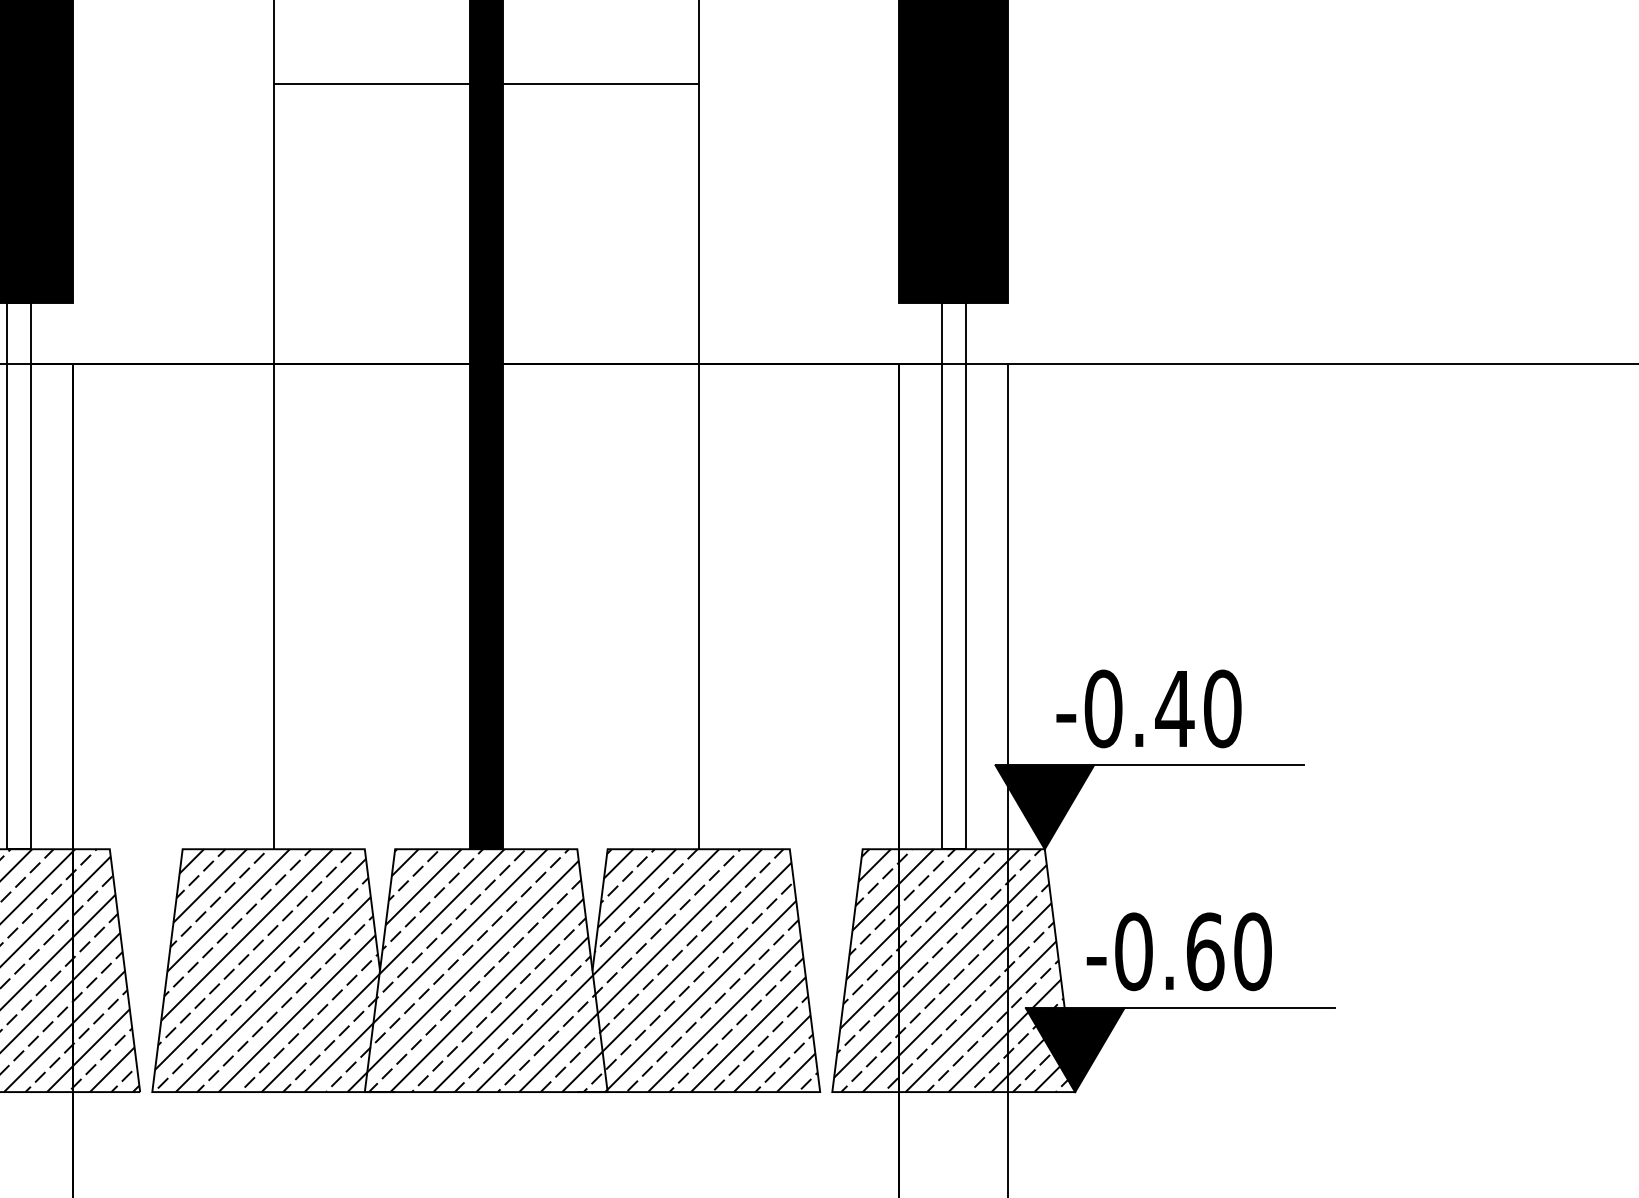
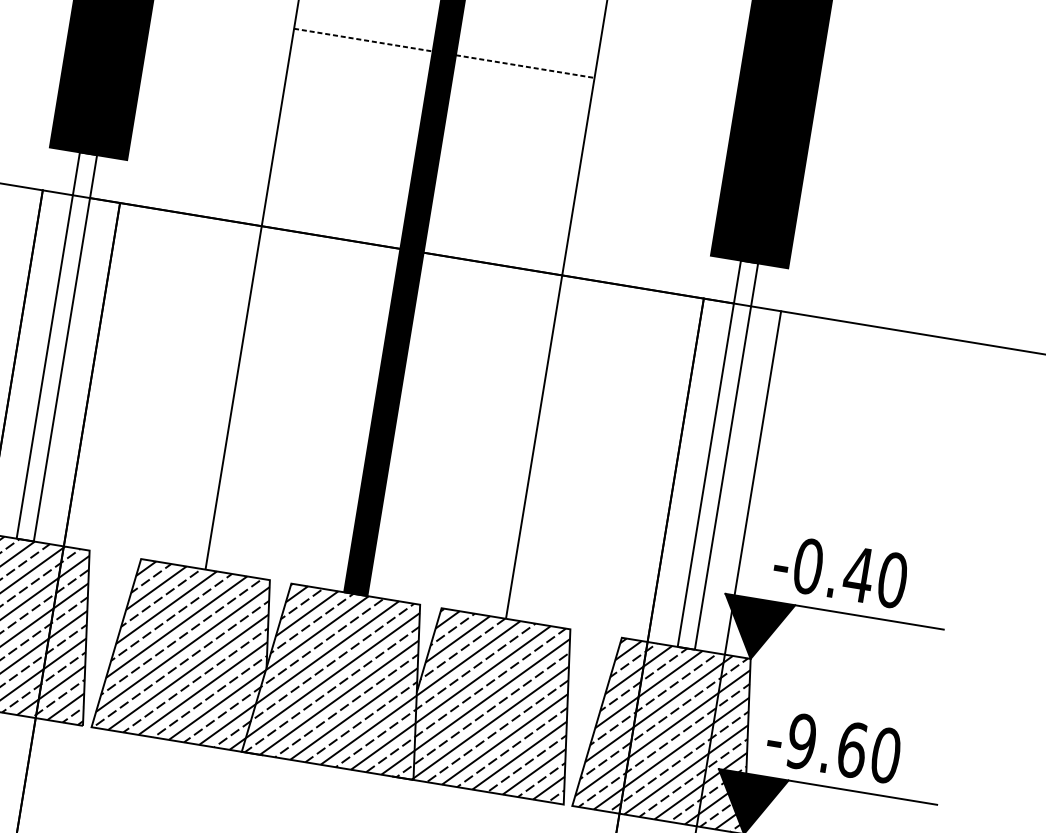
line: (372, 84) -> (363, 40), solid -> dashed
line: (601, 84) -> (525, 66), solid -> dashed
text: (1133, 951) -> (801, 741), -0.60 -> -9.60

